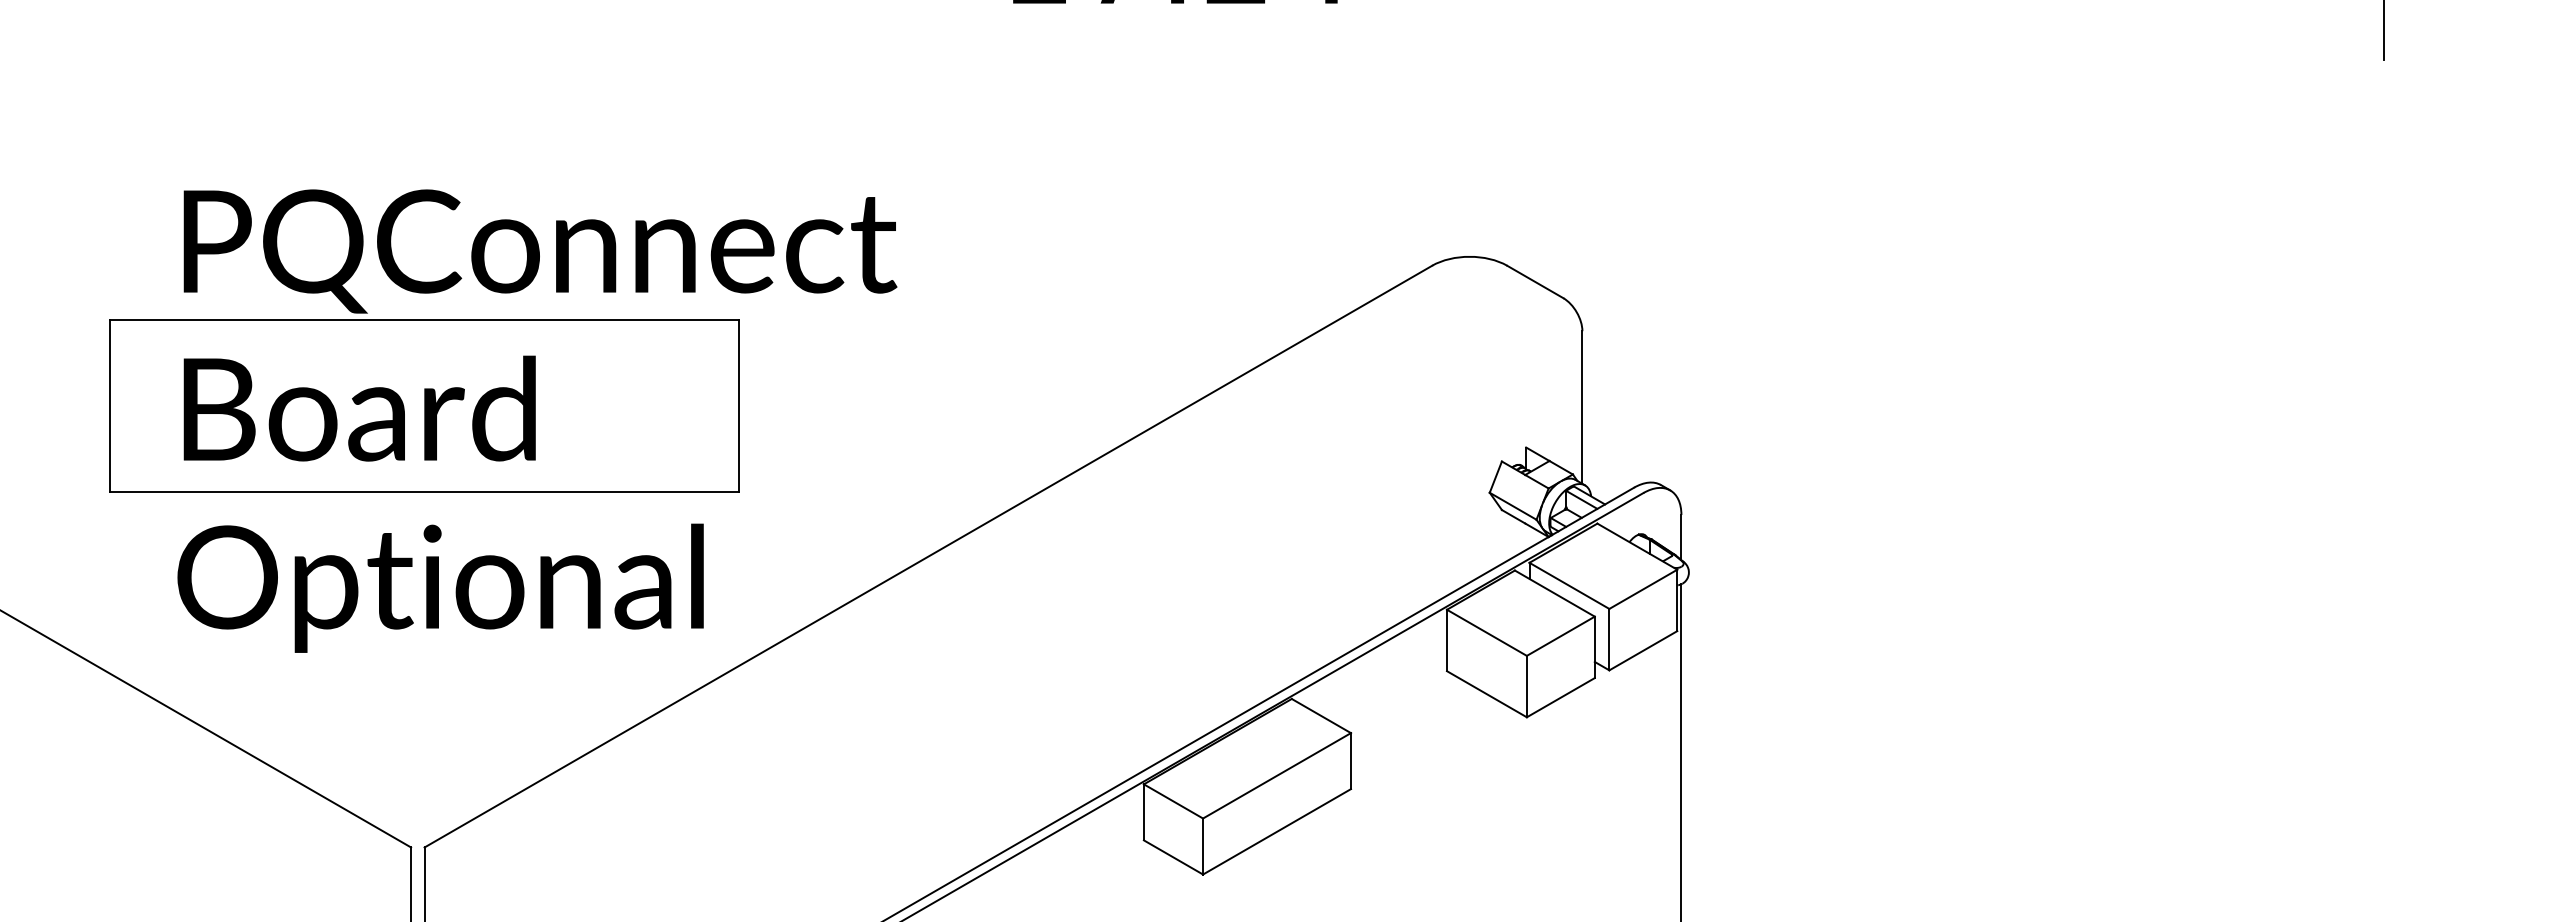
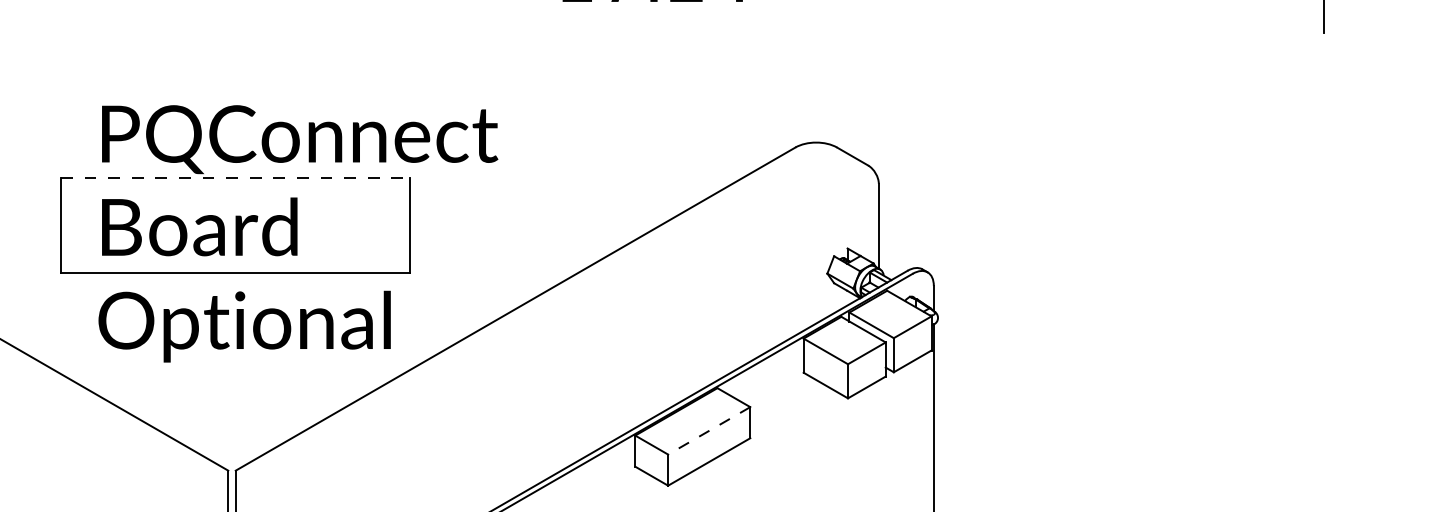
line: (424, 319) -> (235, 177), solid -> dashed
line: (1275, 776) -> (708, 431), solid -> dashed

